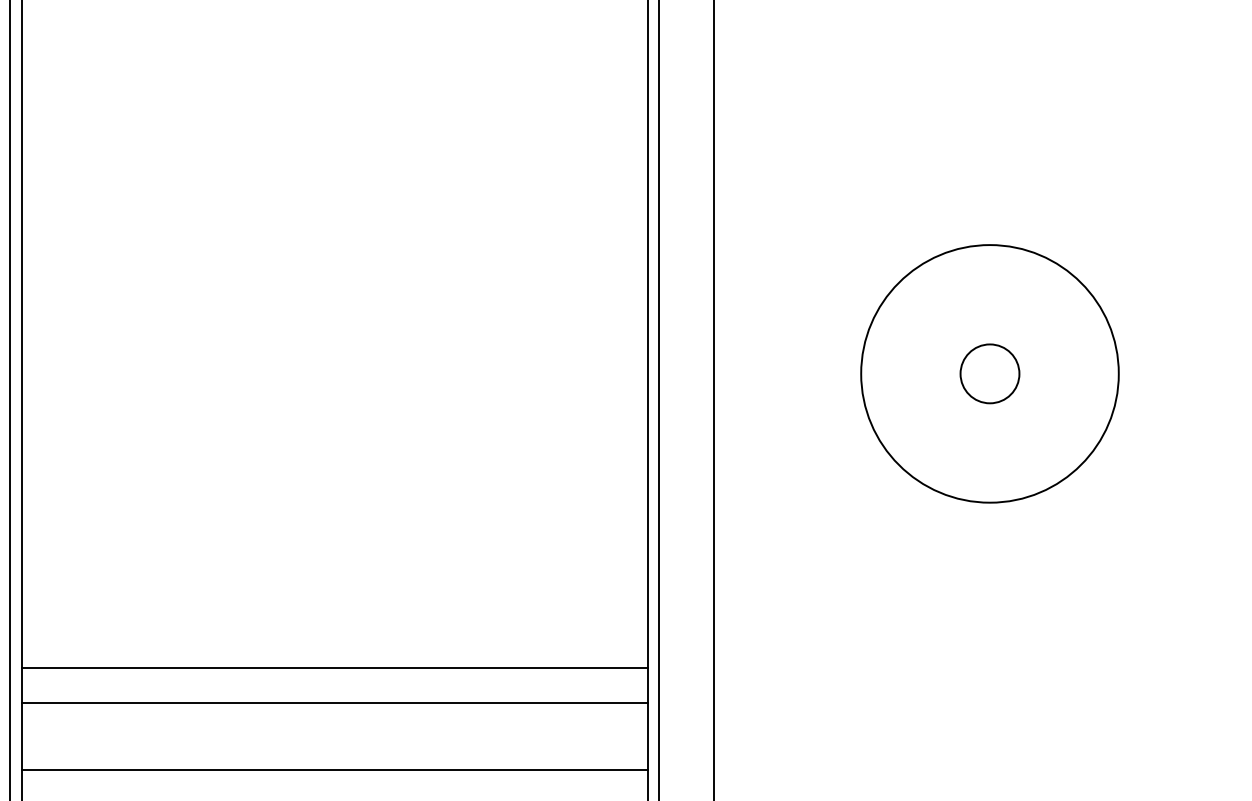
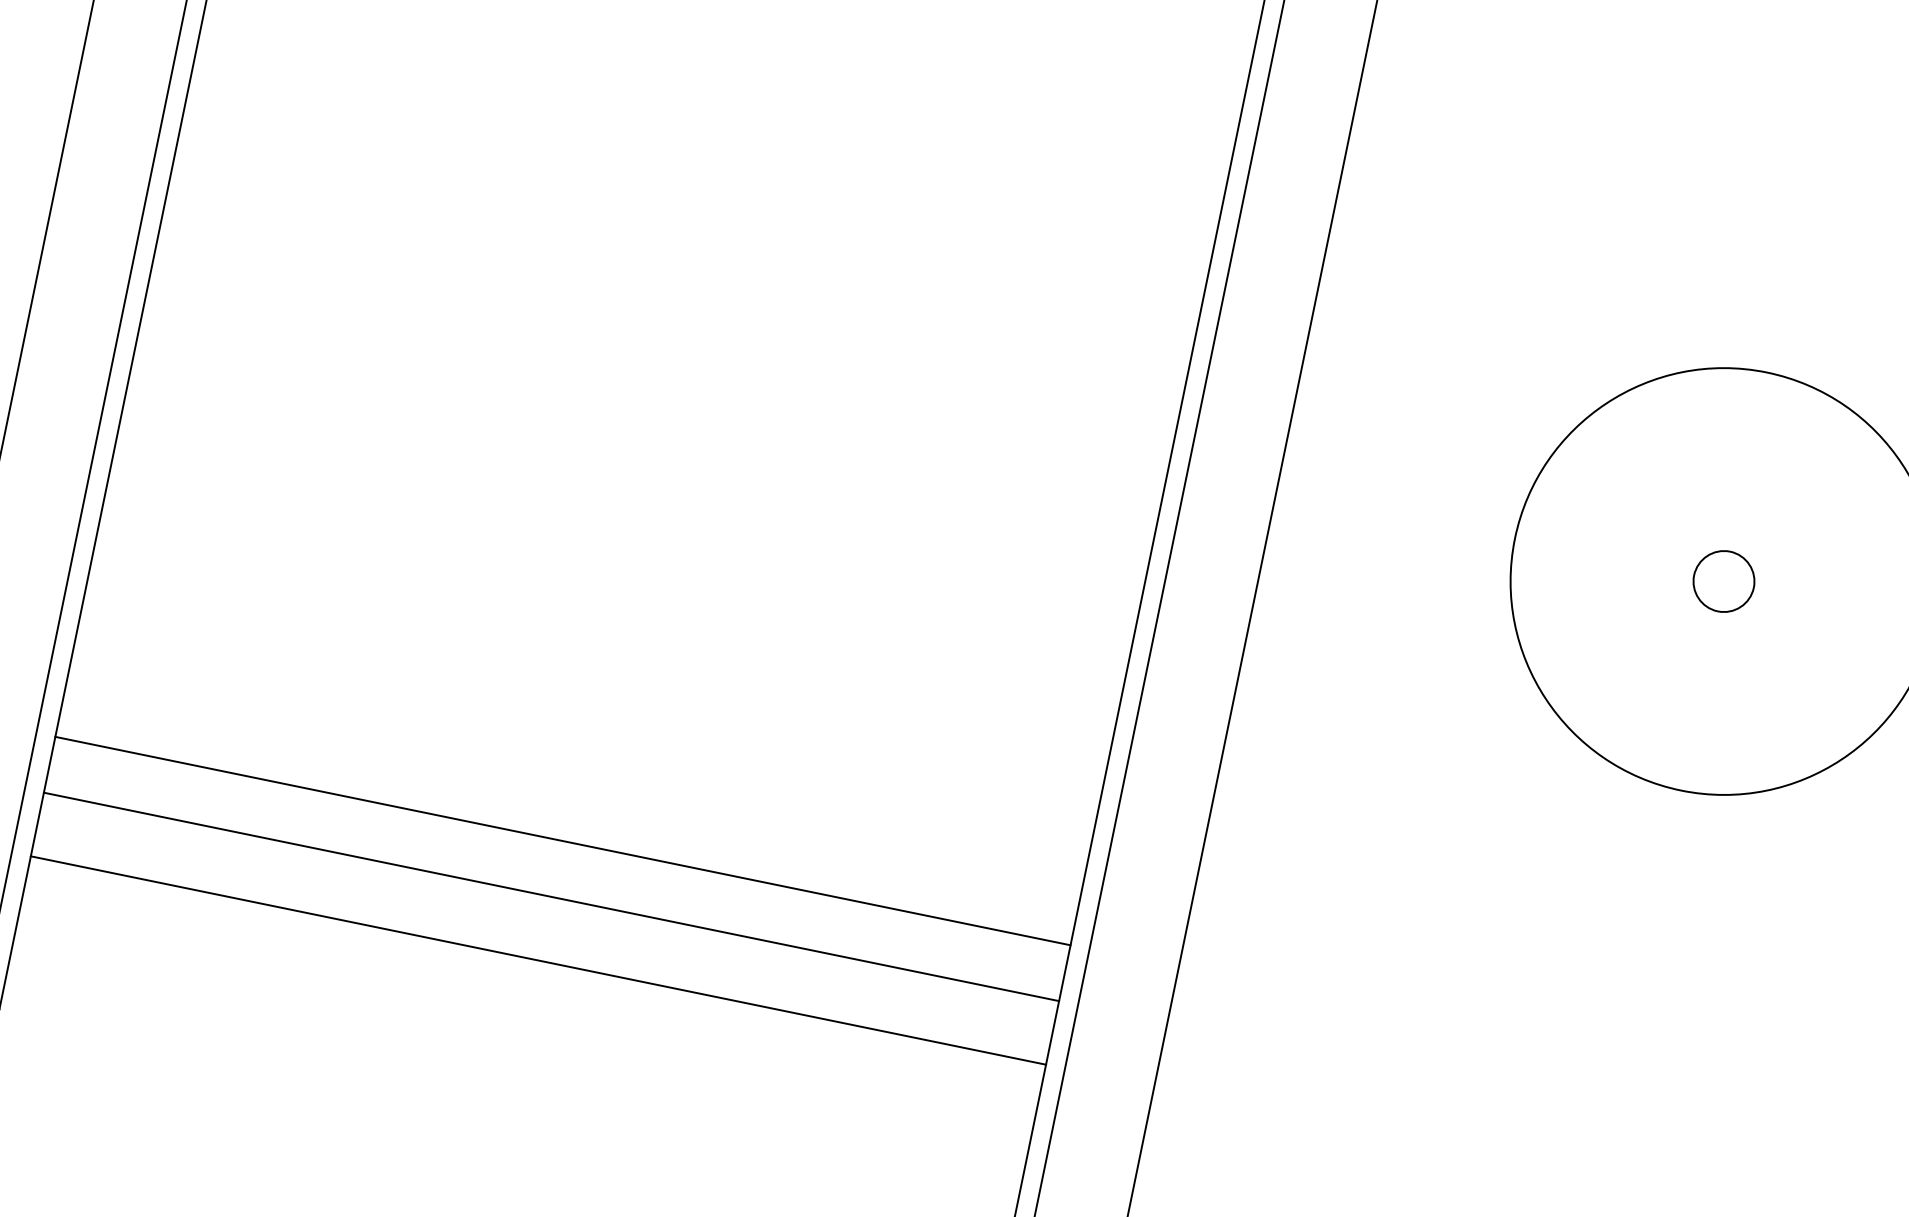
circle: (989, 373) -> (1723, 580), size x0.62
line: (334, 769) -> (537, 959), moved

